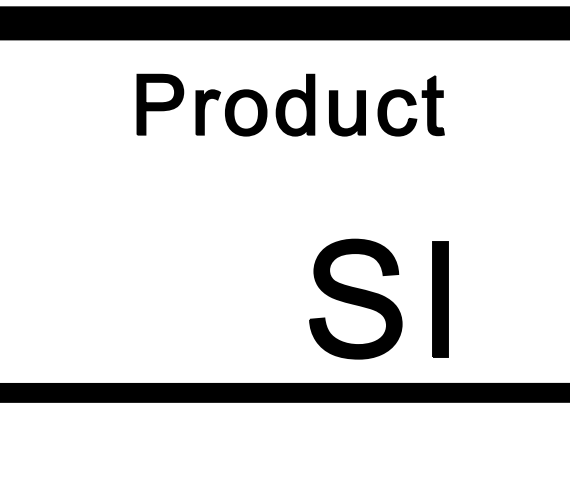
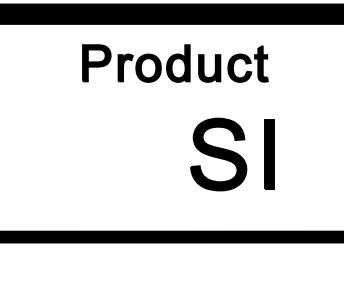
part: (378, 299) -> (232, 154), moved

